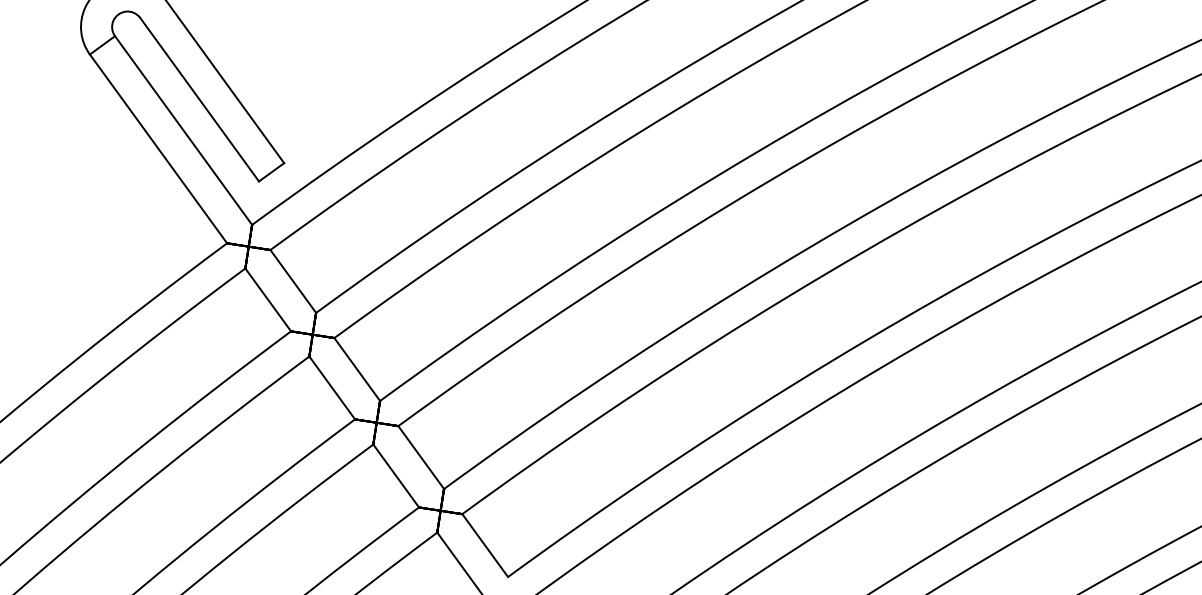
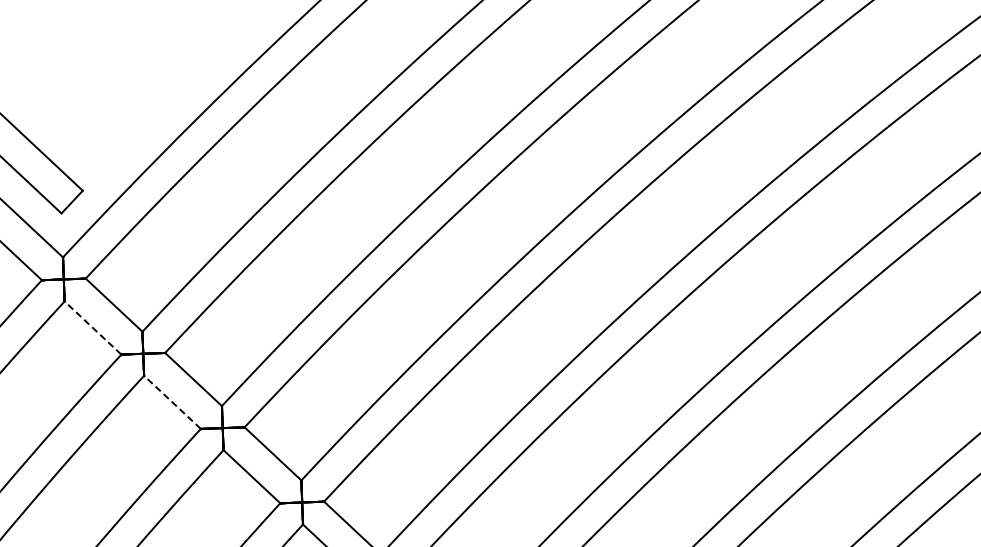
line: (268, 299) -> (93, 327), solid -> dashed
line: (332, 387) -> (172, 401), solid -> dashed

